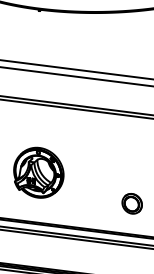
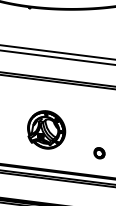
part: (38, 172) -> (46, 129), moved
part: (131, 203) -> (98, 153), size x0.7

